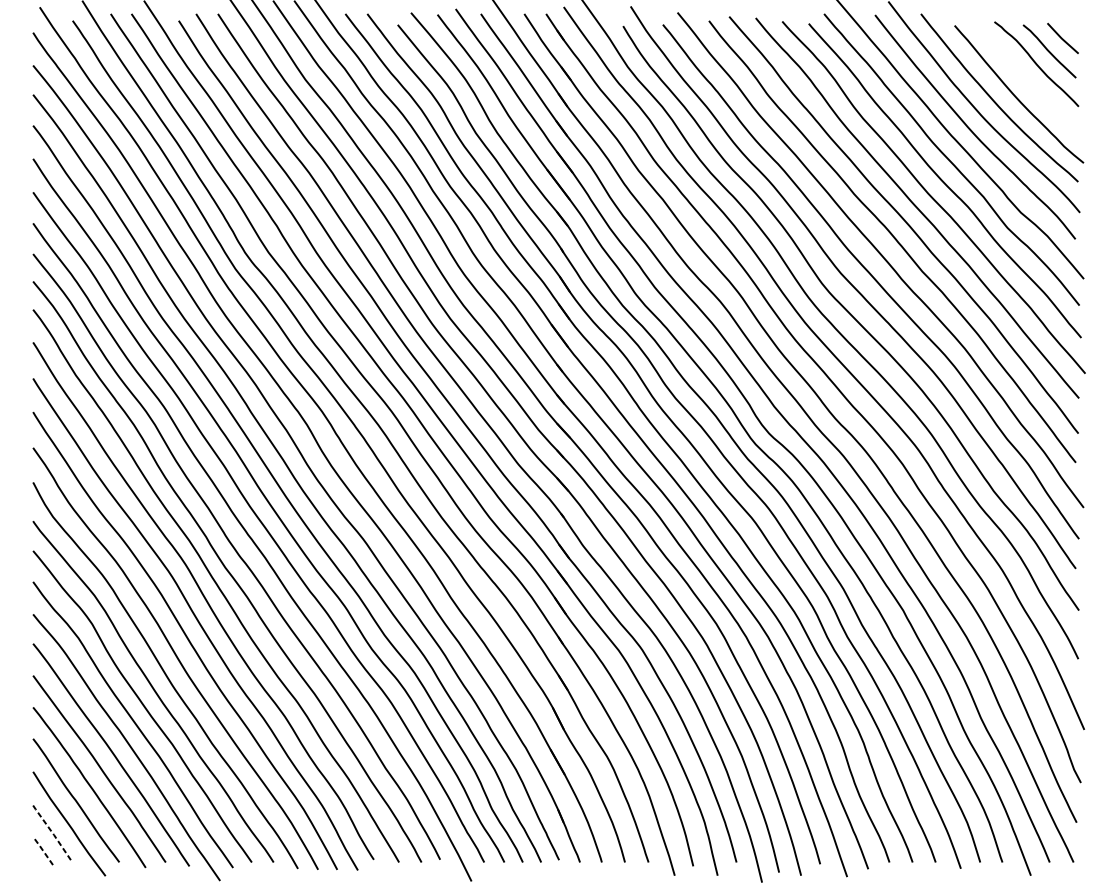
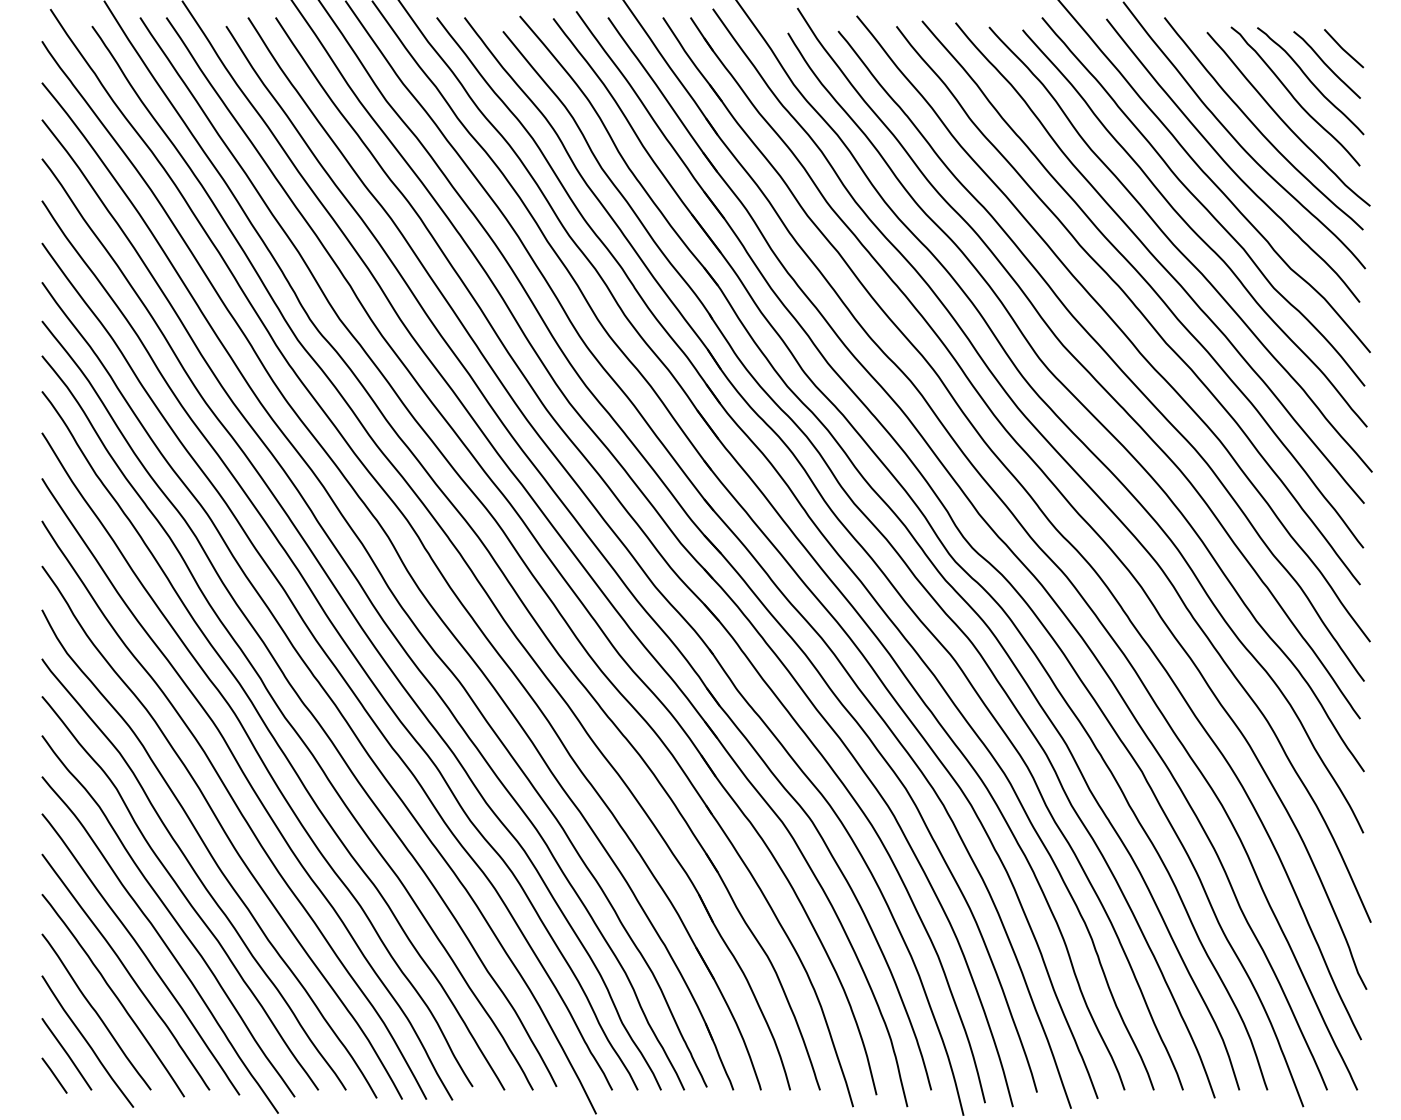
curve: (1023, 77) -> (1294, 97), added
line: (53, 833) -> (67, 1053), dashed -> solid
line: (43, 849) -> (54, 1074), dashed -> solid

